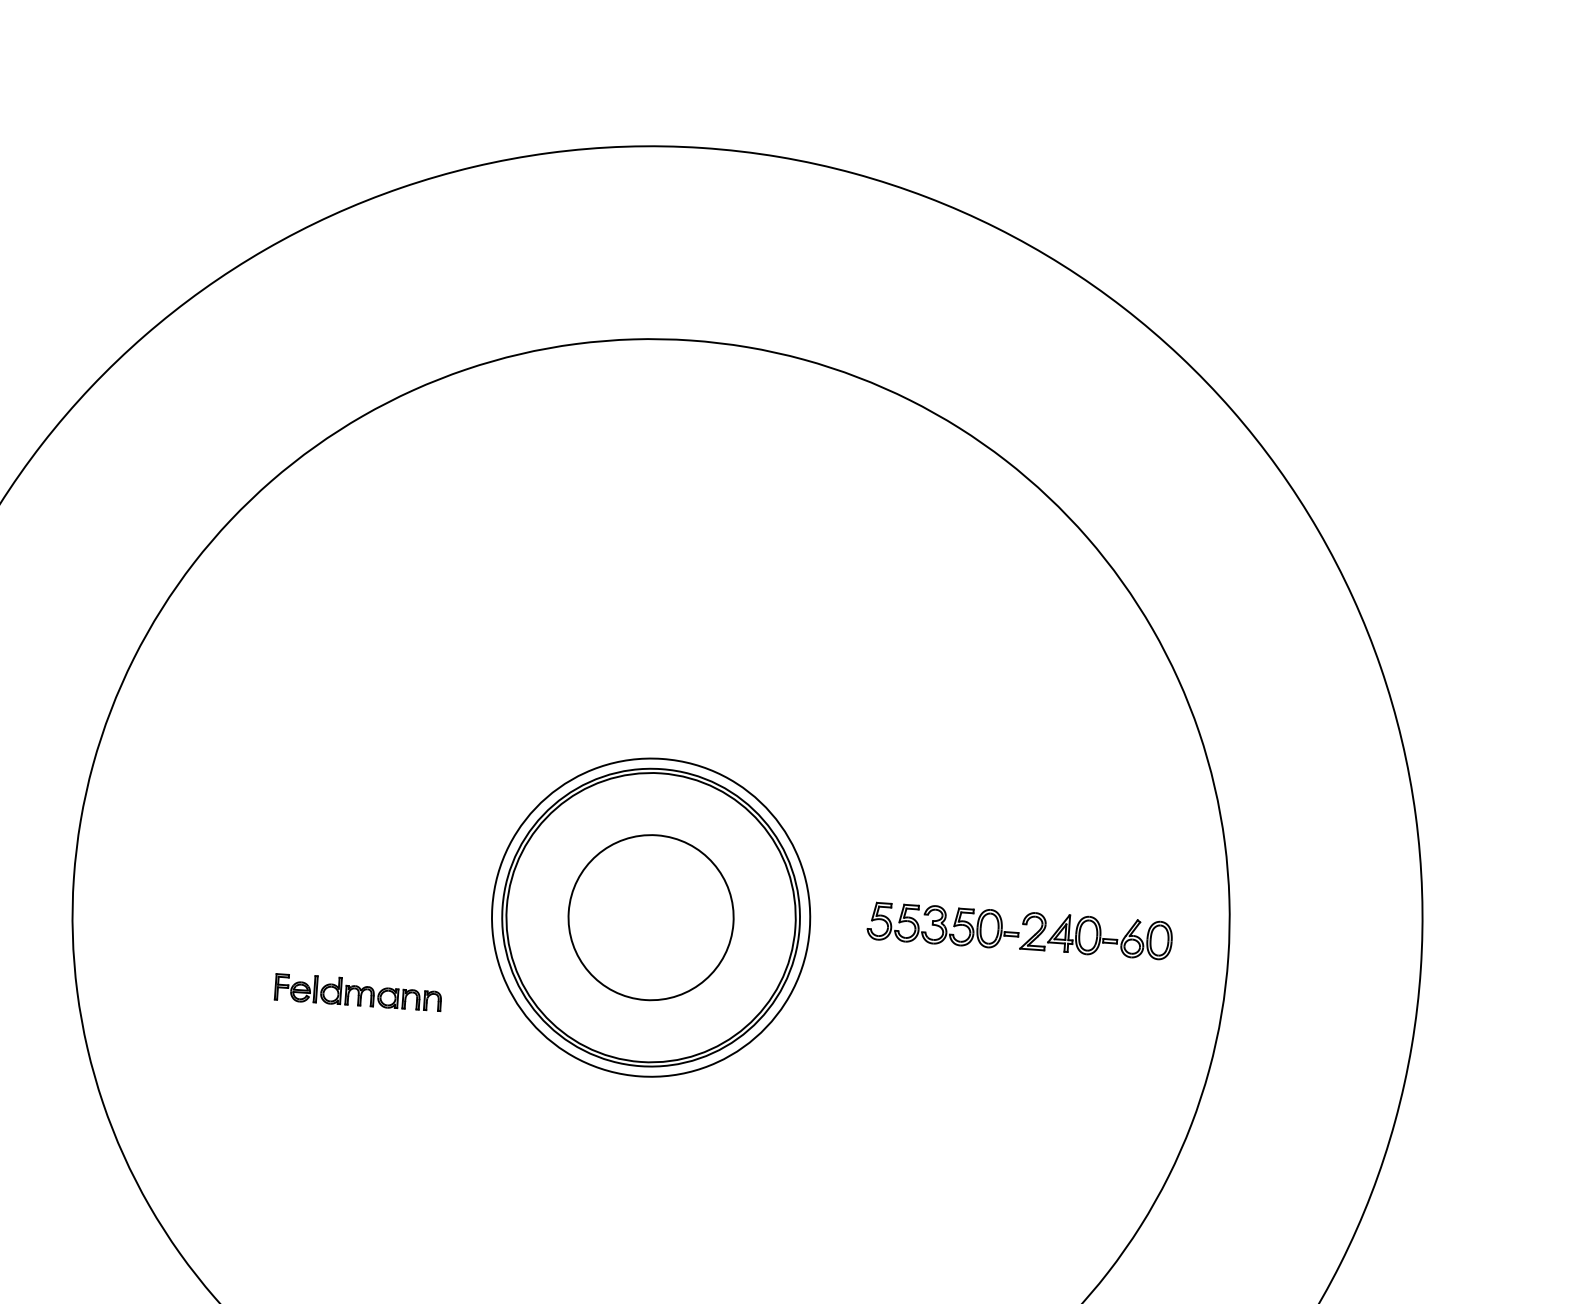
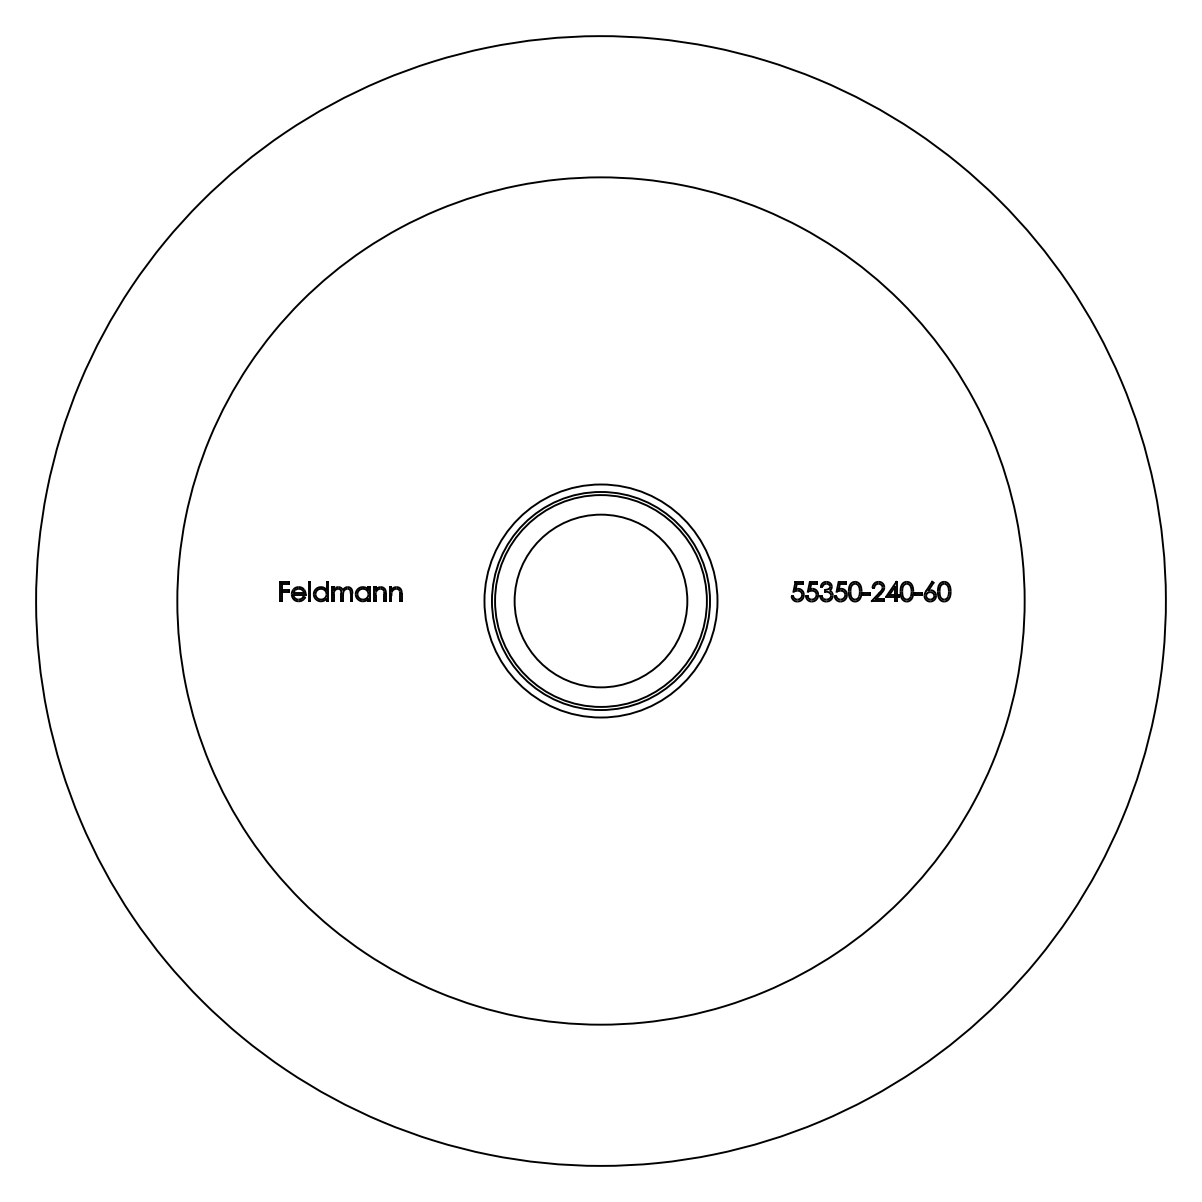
circle: (650, 916) -> (600, 600), size x1.43
part: (1019, 930) -> (870, 591), size x0.71
part: (357, 992) -> (340, 591), moved

